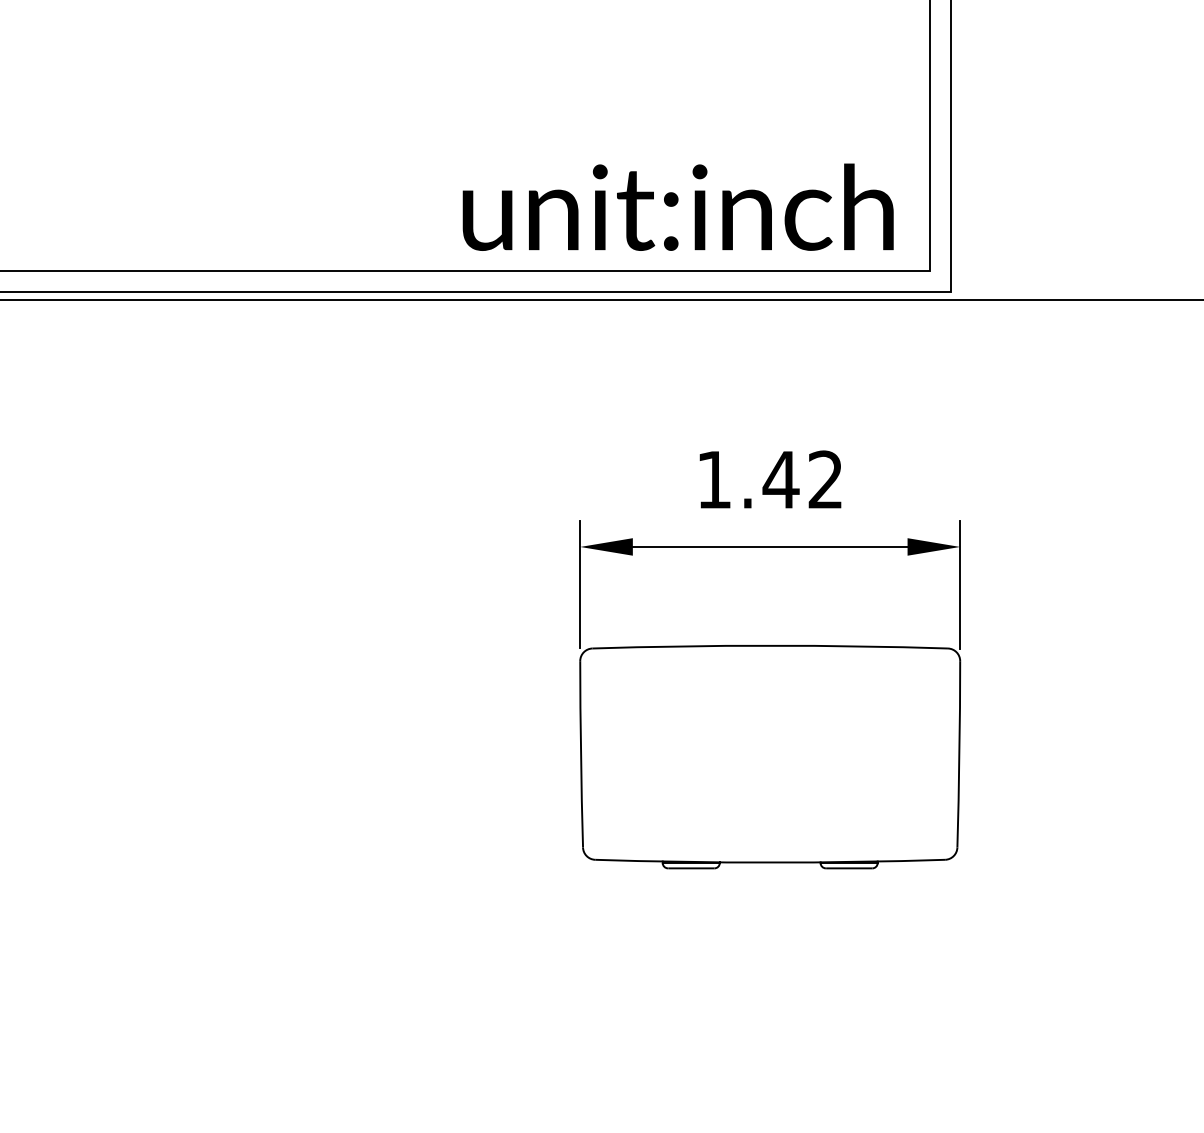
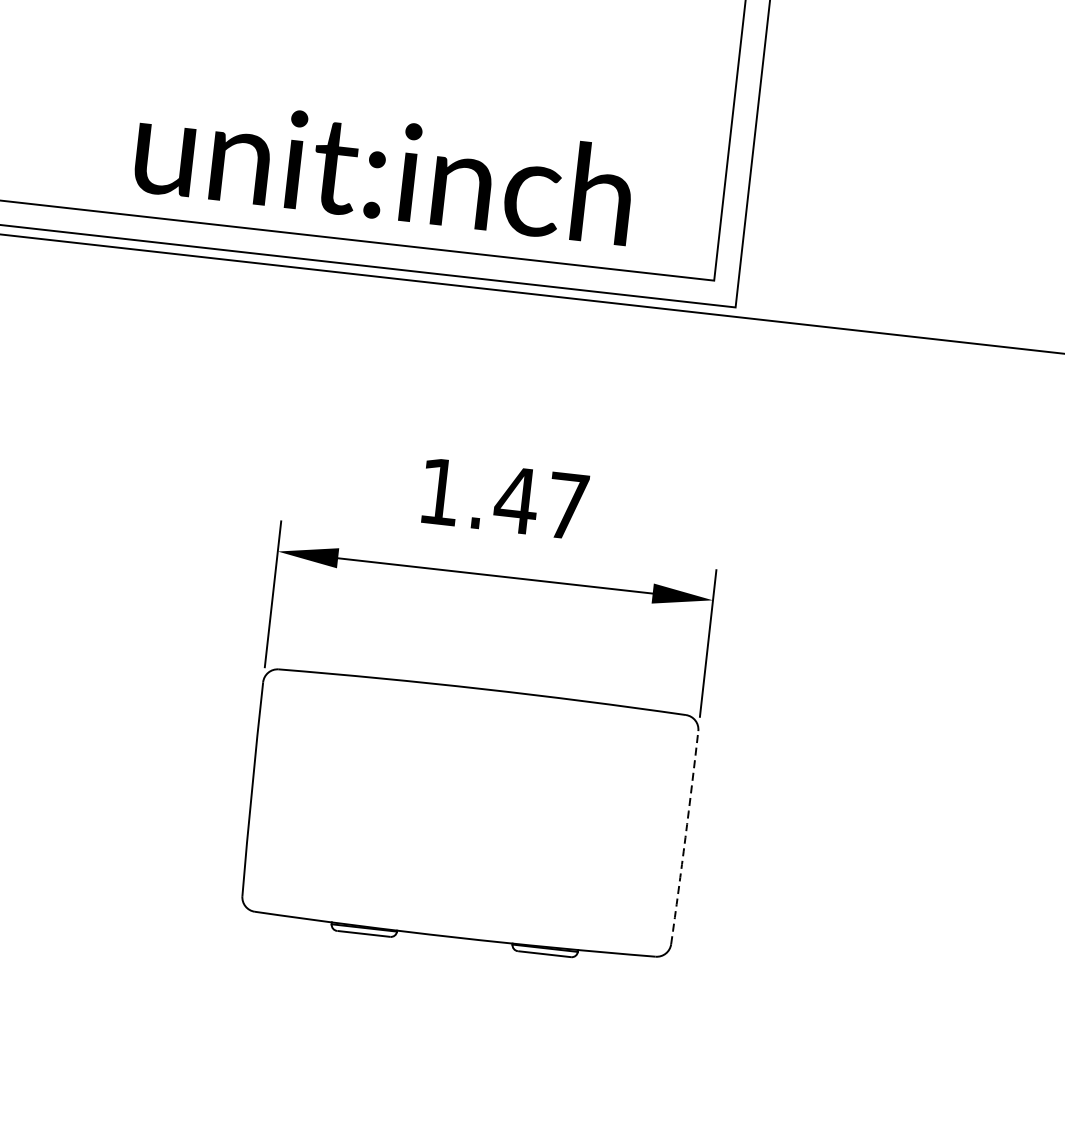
text: (677, 206) -> (383, 168), moved
text: (825, 479) -> (567, 505), 1.42 -> 1.47
arc: (959, 754) -> (685, 837), solid -> dashed

